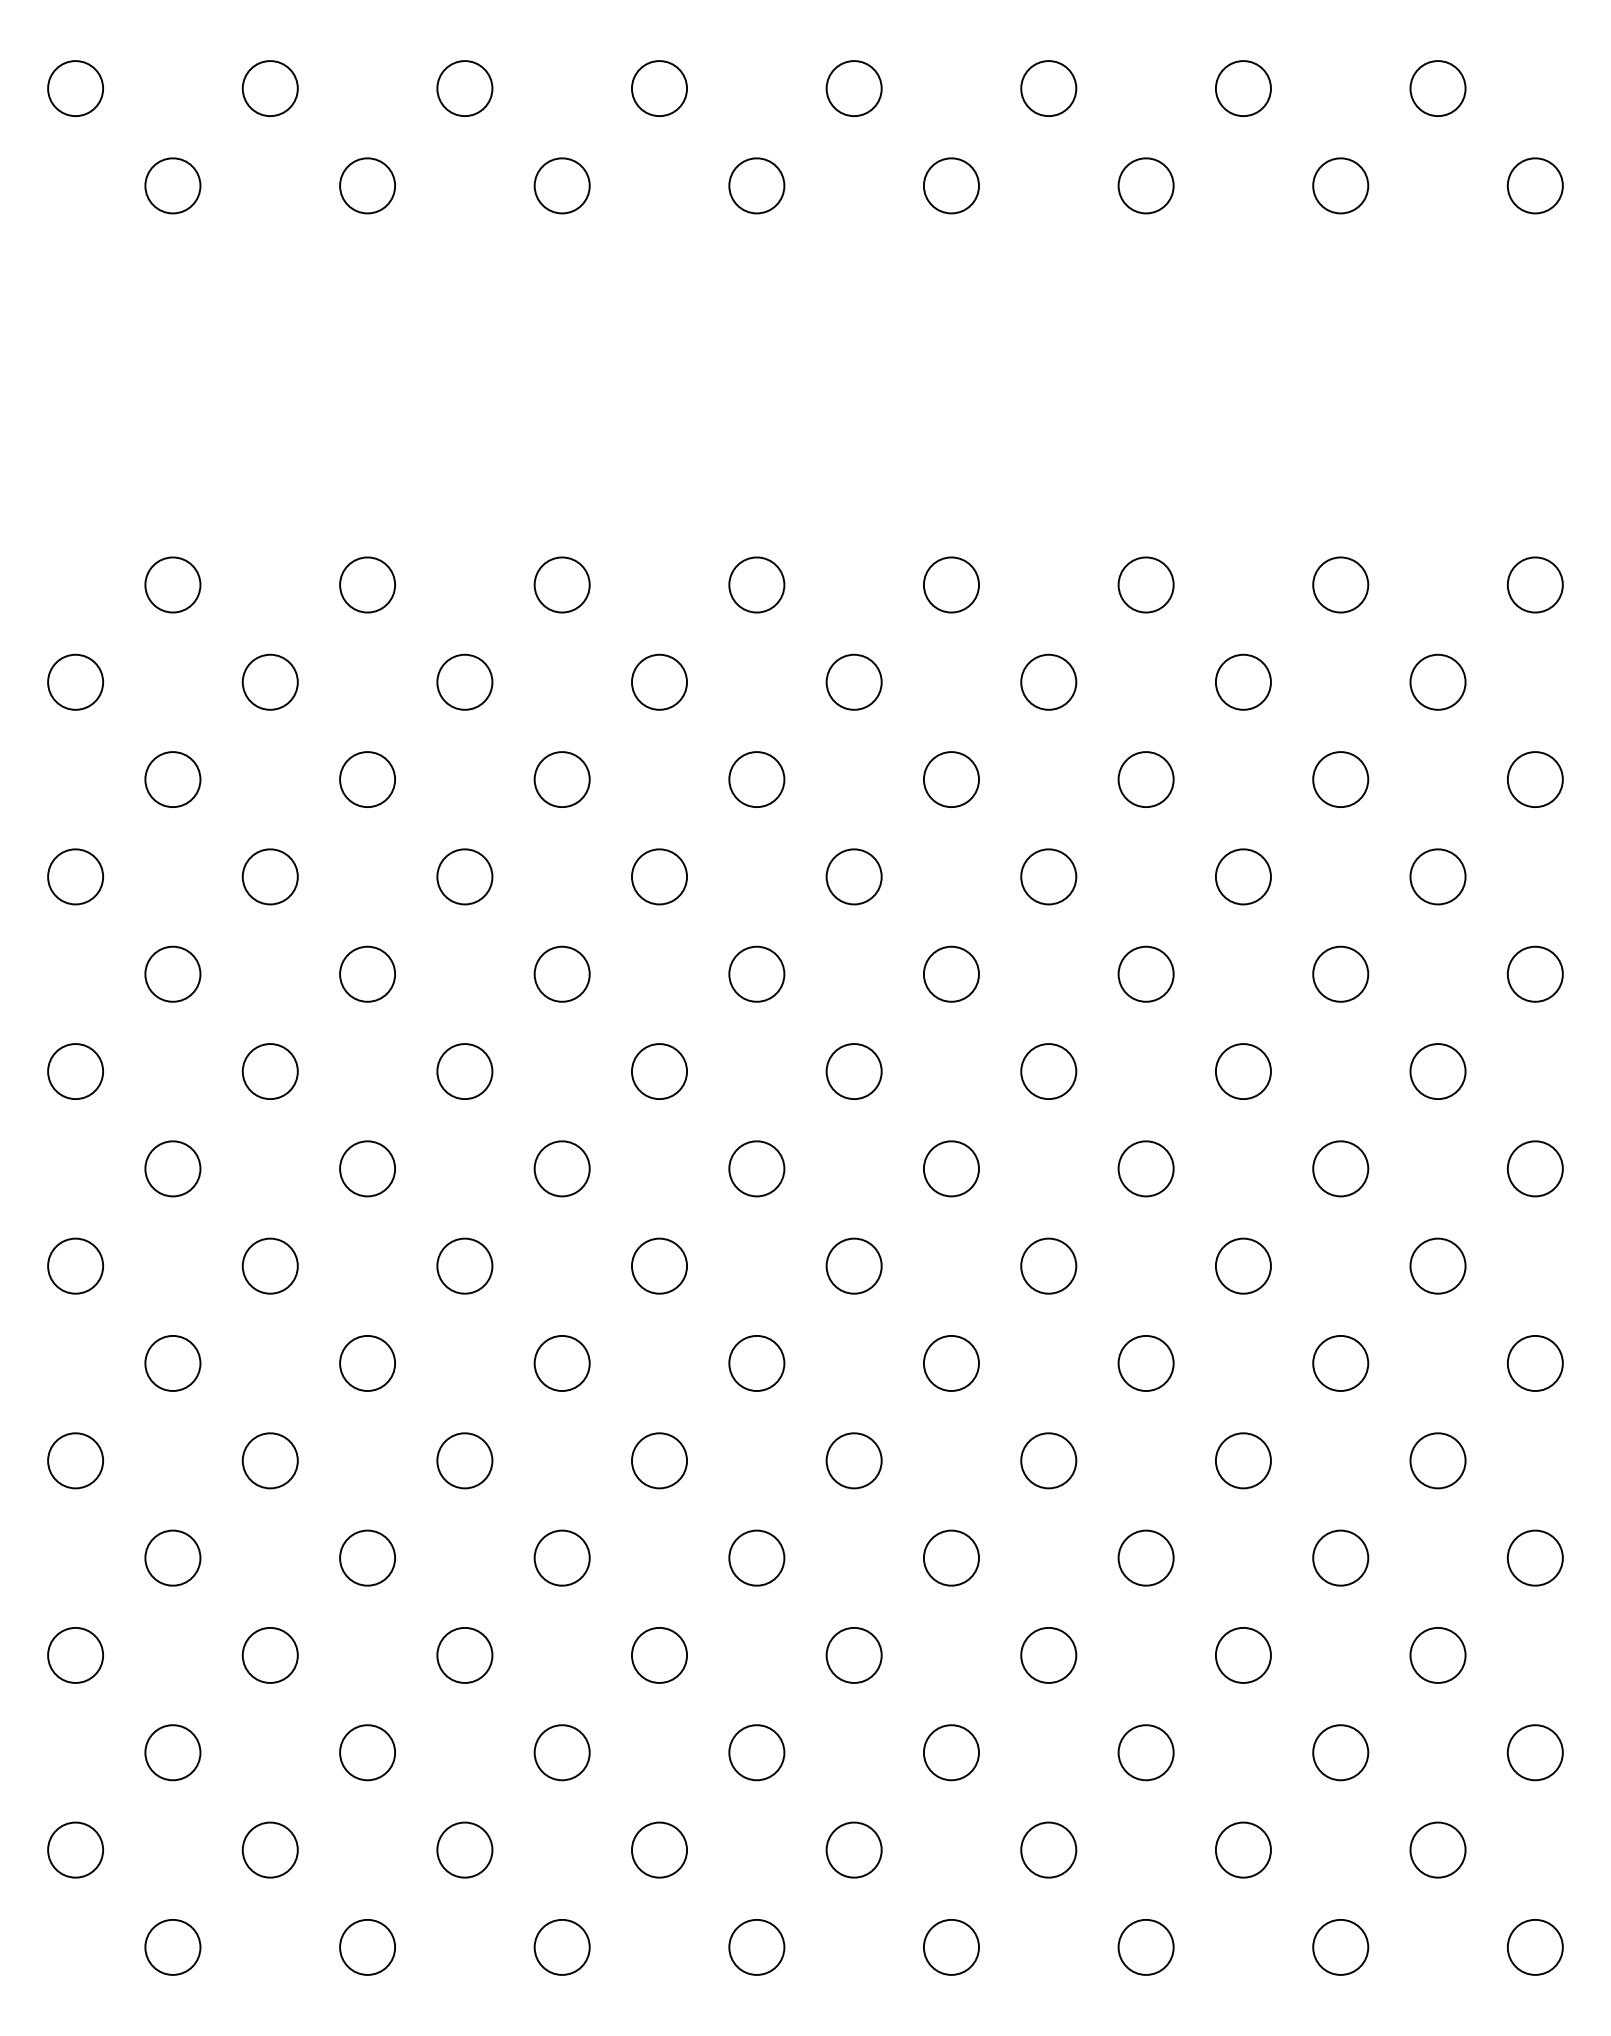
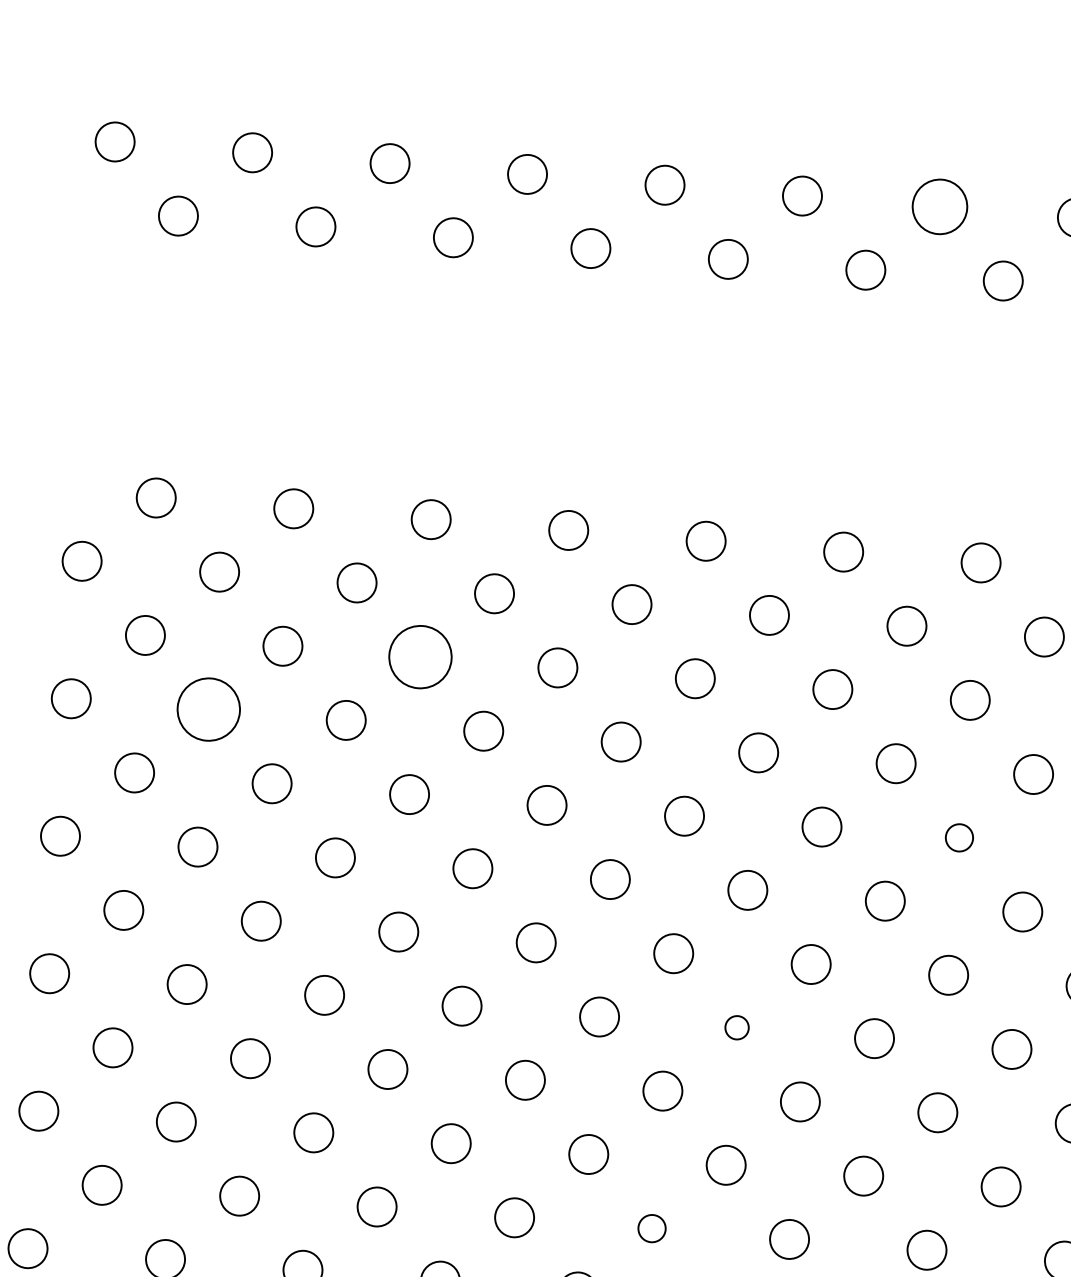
circle: (1242, 88) -> (939, 206), size x1.4
circle: (561, 779) -> (419, 656), size x1.6
circle: (269, 876) -> (208, 709), size x1.6
circle: (1340, 973) -> (959, 837), size x0.7
circle: (1048, 1265) -> (736, 1027), size x0.6
circle: (951, 1557) -> (652, 1228), size x0.7

